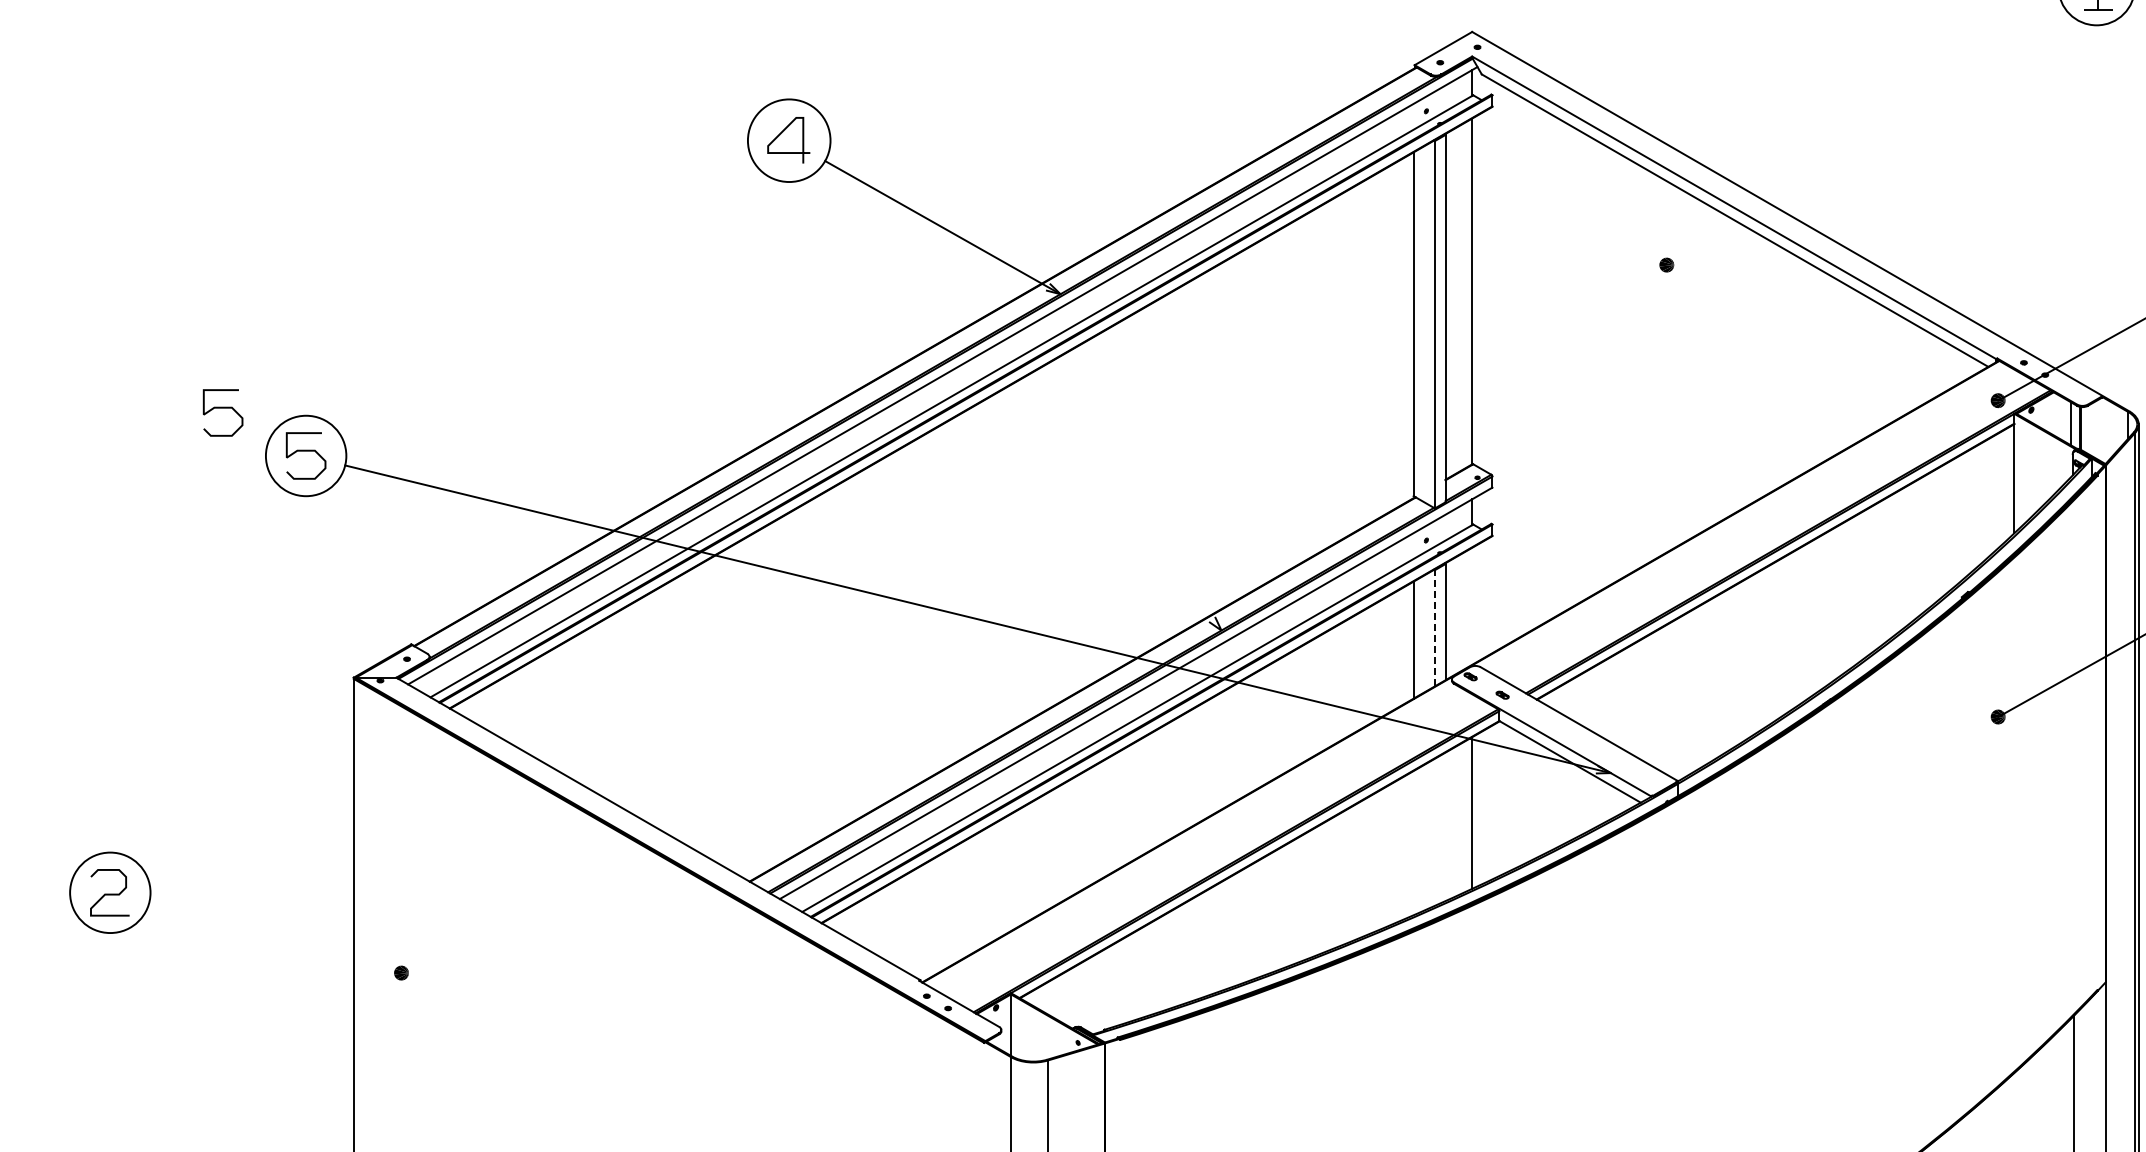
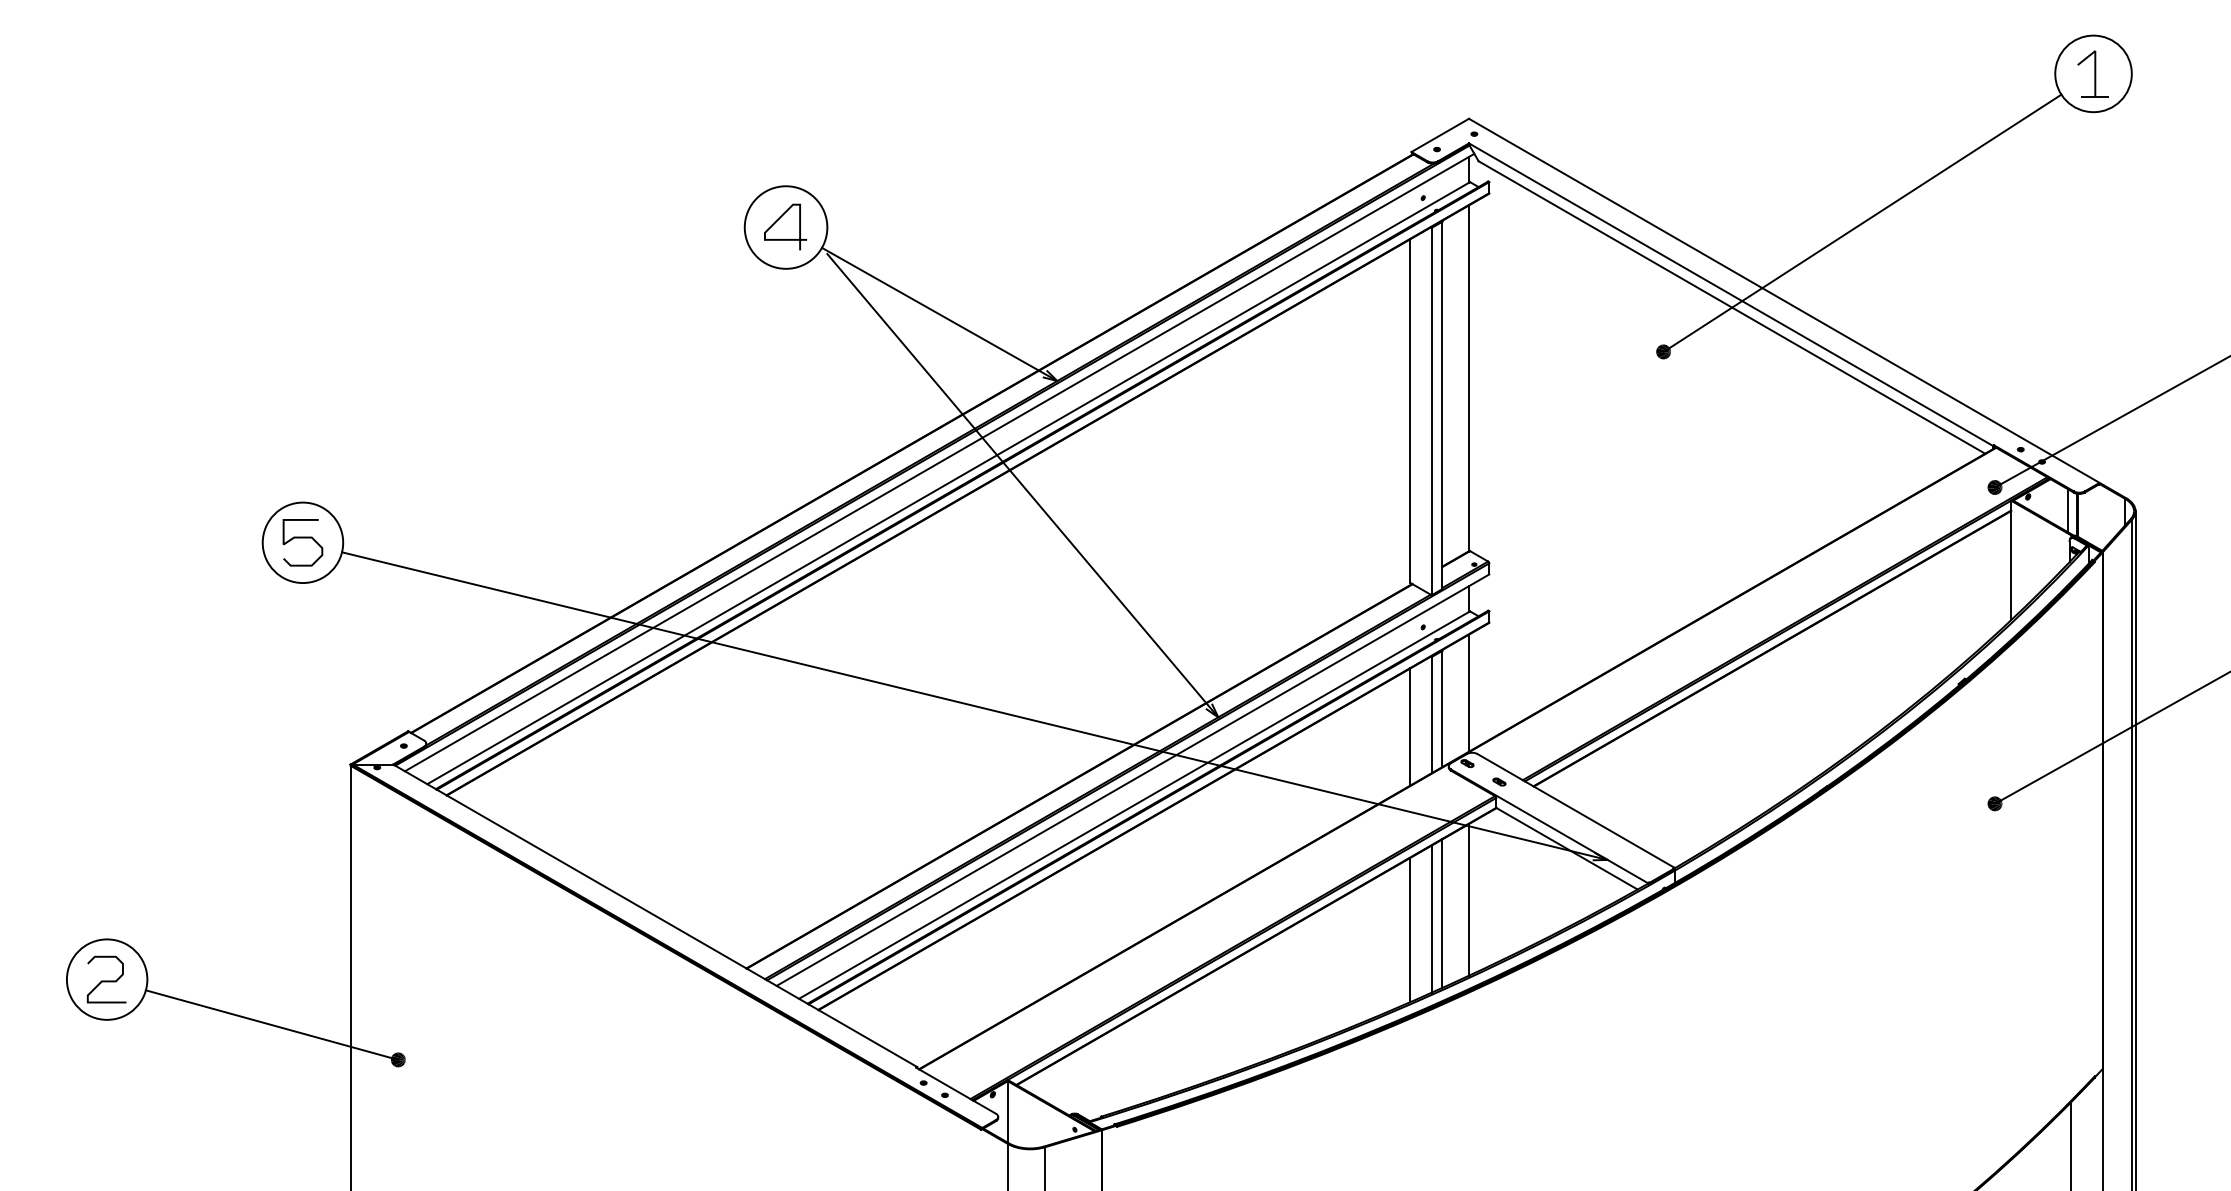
line: (1865, 135) -> (1862, 222), added
line: (1025, 398) -> (1022, 485), added
curve: (222, 408) -> (219, 495), removed
line: (1472, 605) -> (1469, 692), added
line: (1434, 627) -> (1431, 714), dashed -> solid
line: (1445, 826) -> (1442, 913), added
line: (1434, 831) -> (1431, 918), added
line: (1413, 842) -> (1410, 929), added
line: (274, 937) -> (271, 1024), added

